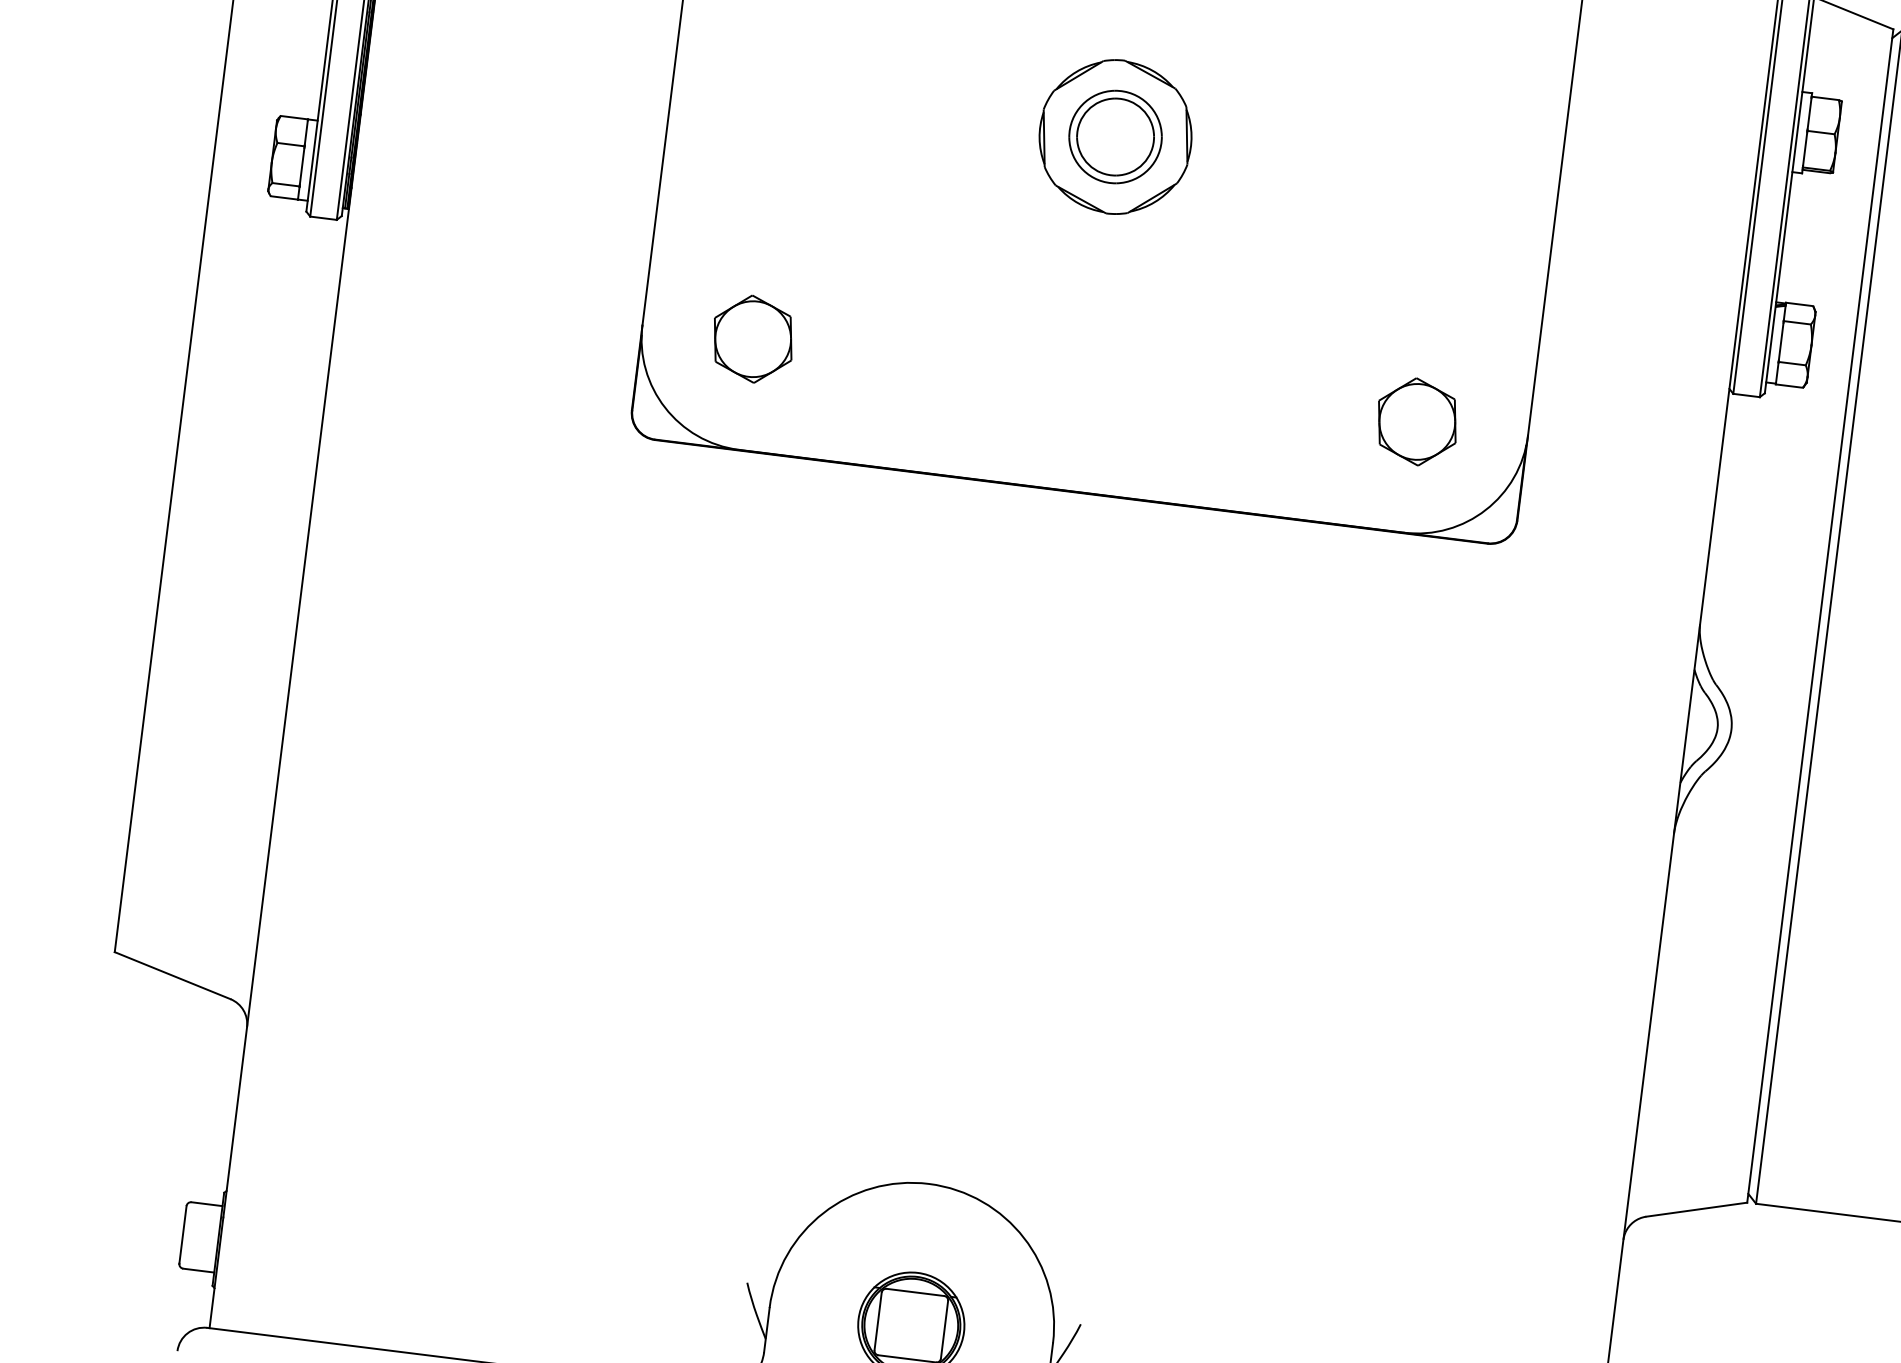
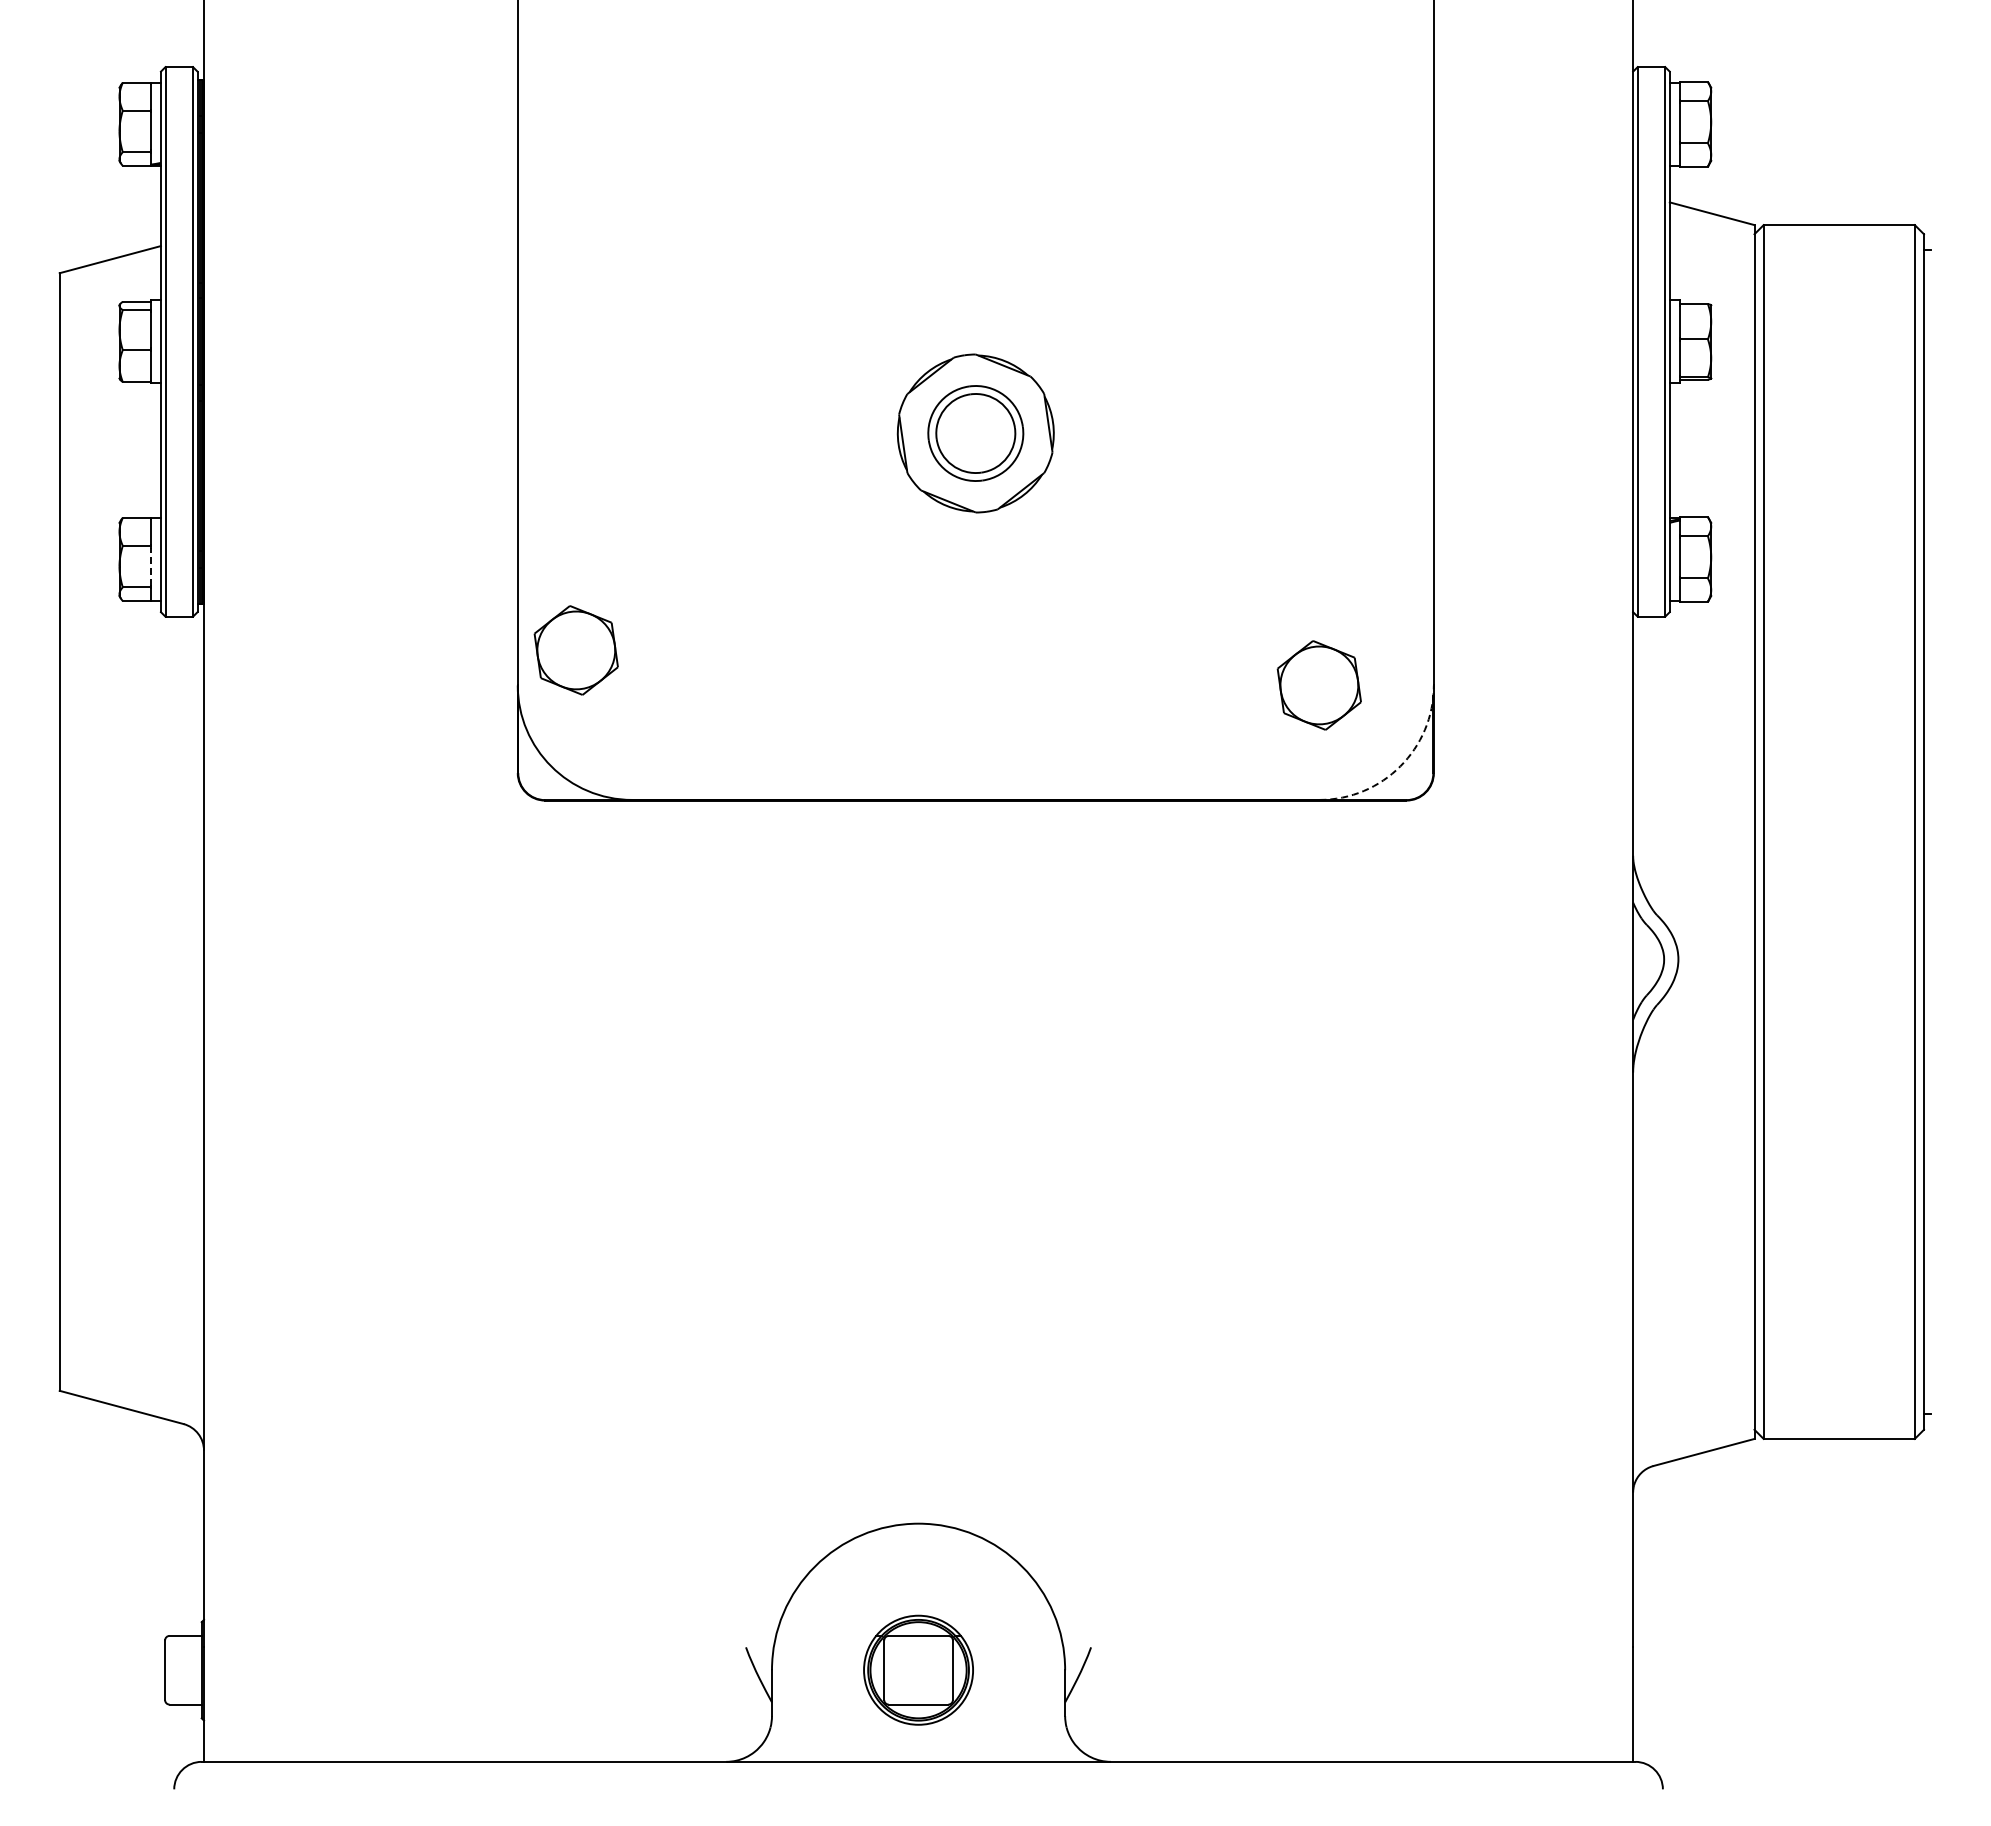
line: (301, 166) -> (150, 566), solid -> dashed
part: (752, 339) -> (575, 650), moved
arc: (1485, 510) -> (1400, 766), solid -> dashed

